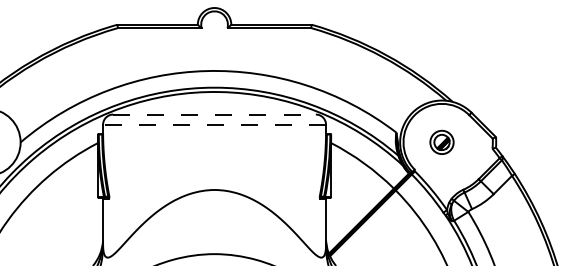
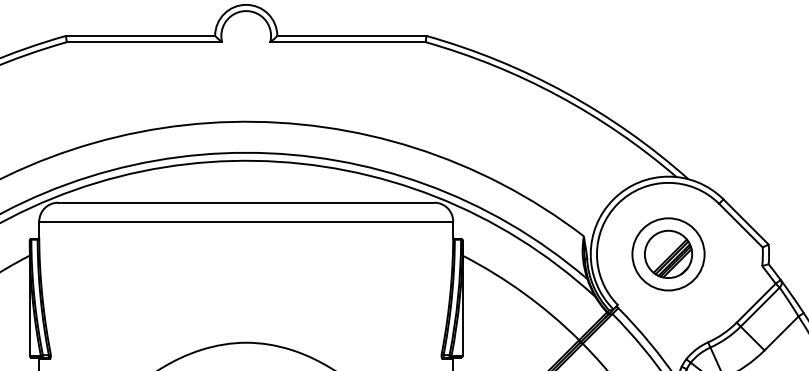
line: (215, 114) -> (247, 202), dashed -> solid
line: (214, 124) -> (246, 221), dashed -> solid
part: (441, 142) -> (667, 254), size x1.67

